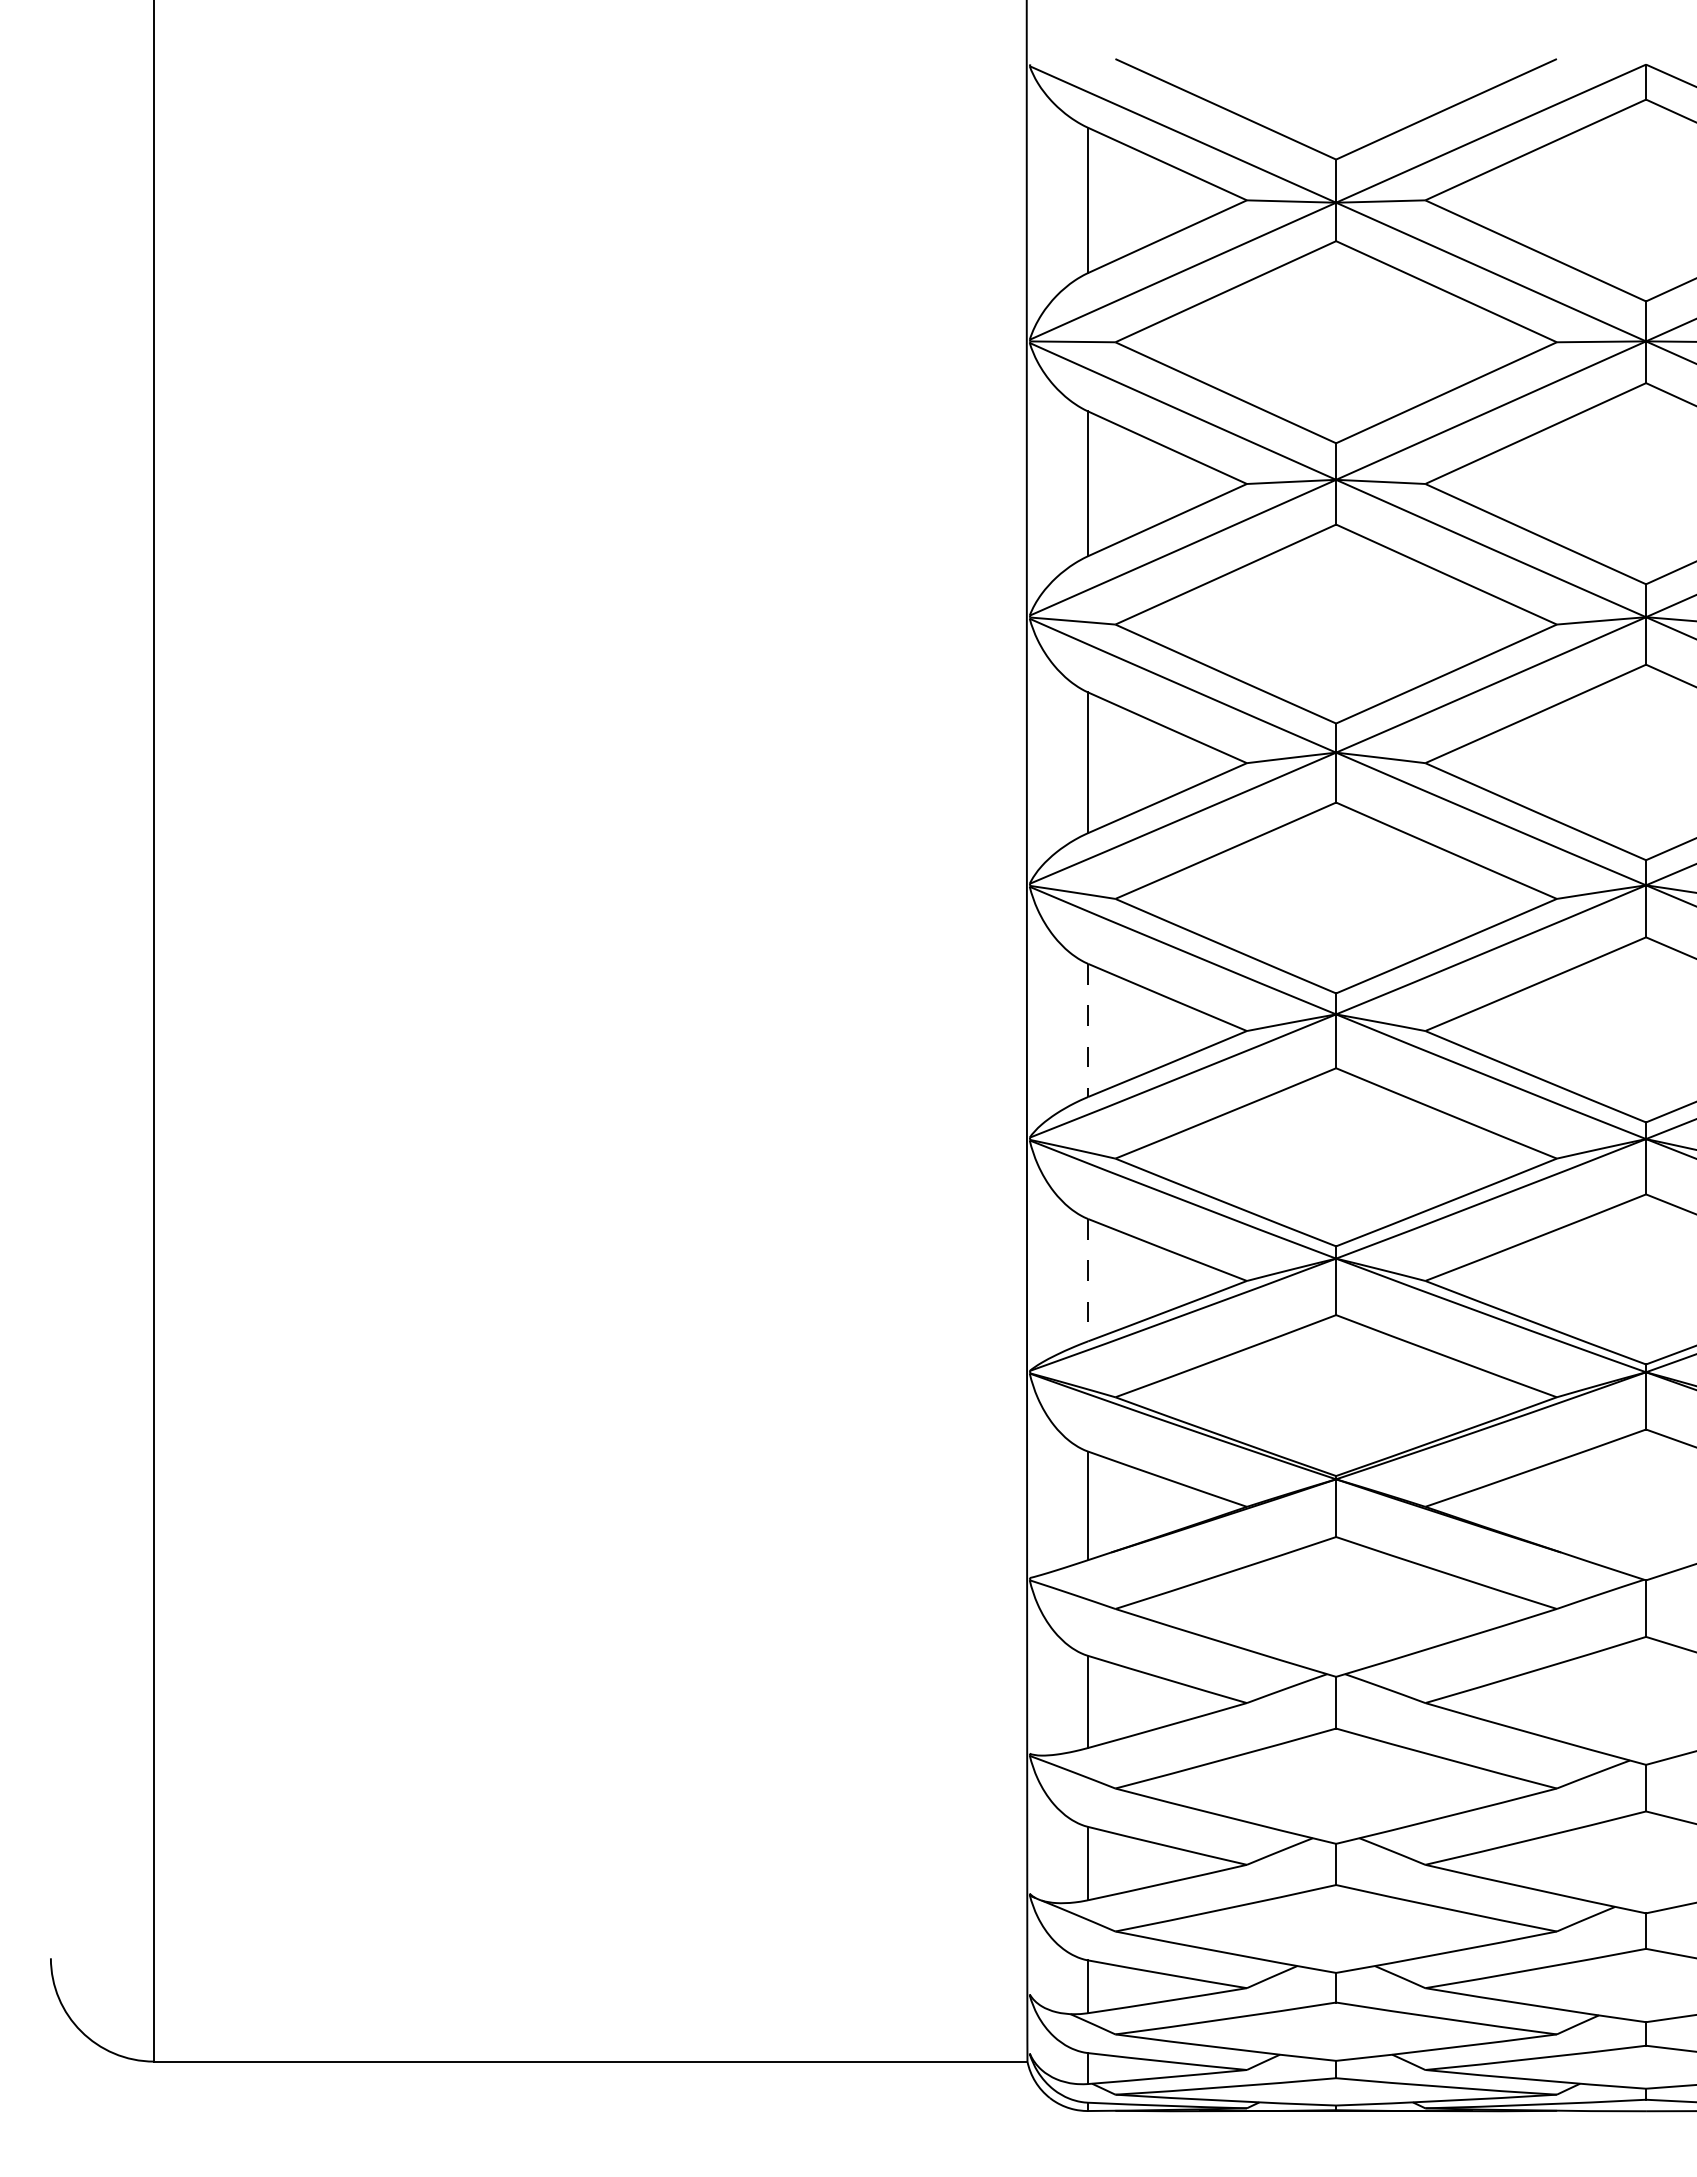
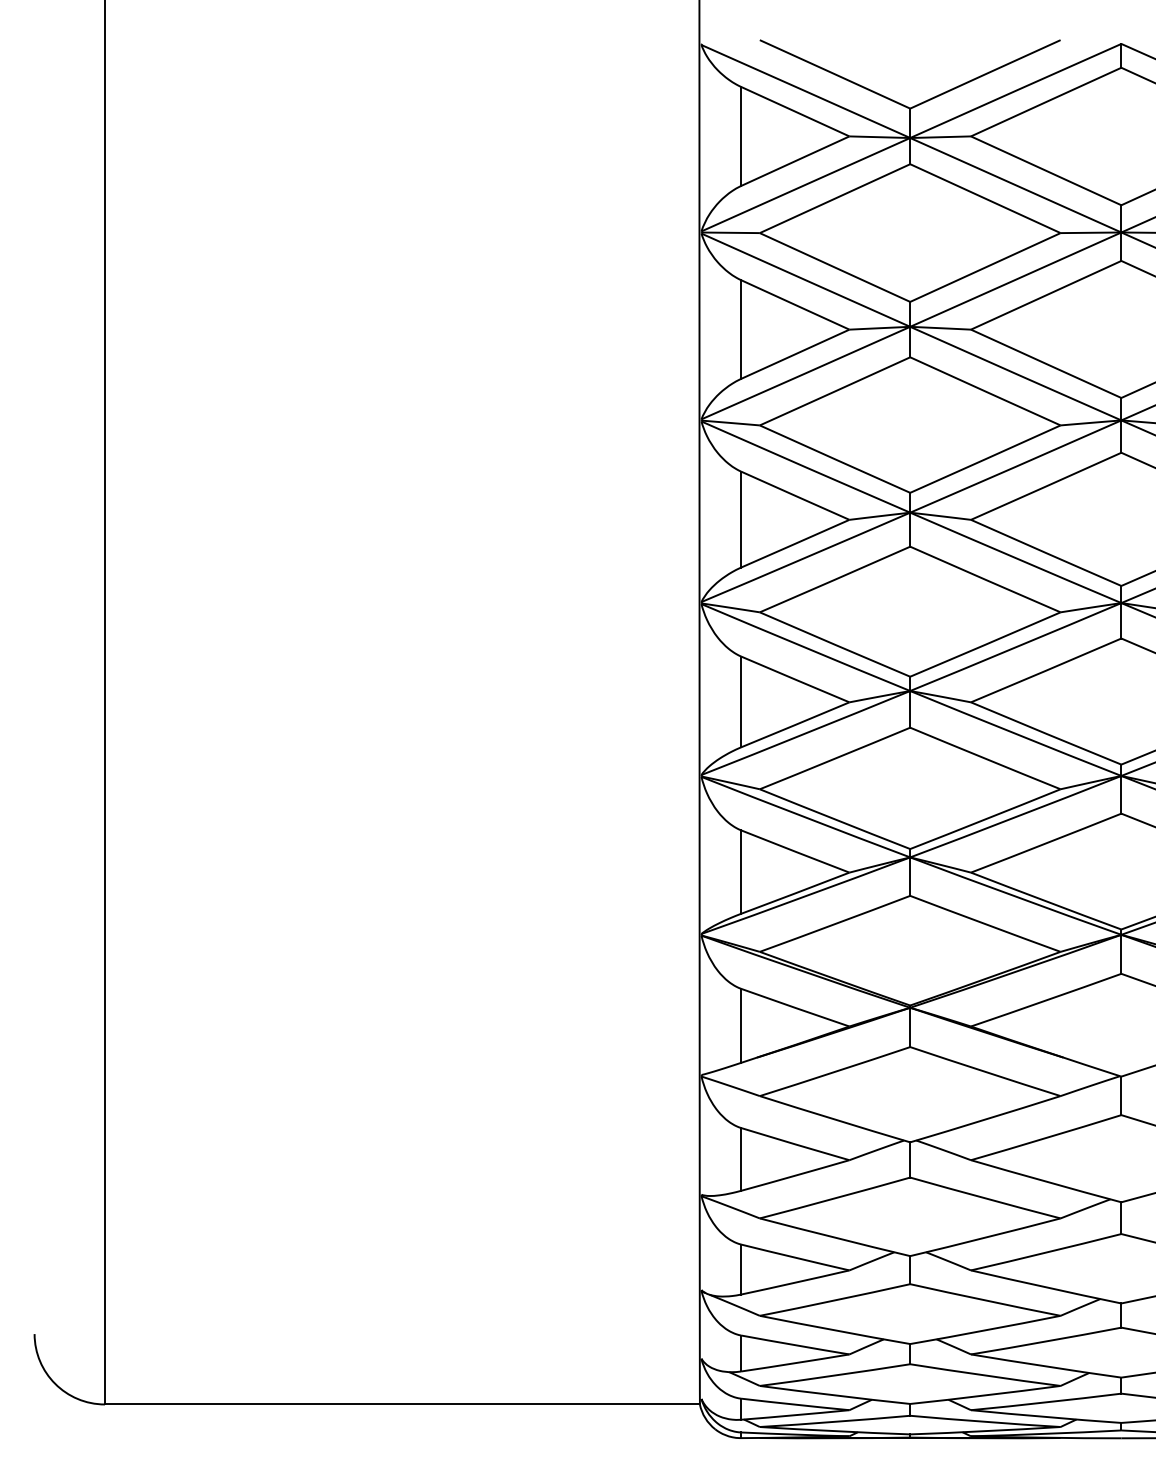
line: (1088, 1031) -> (741, 702), dashed -> solid
line: (1088, 1280) -> (741, 872), dashed -> solid

